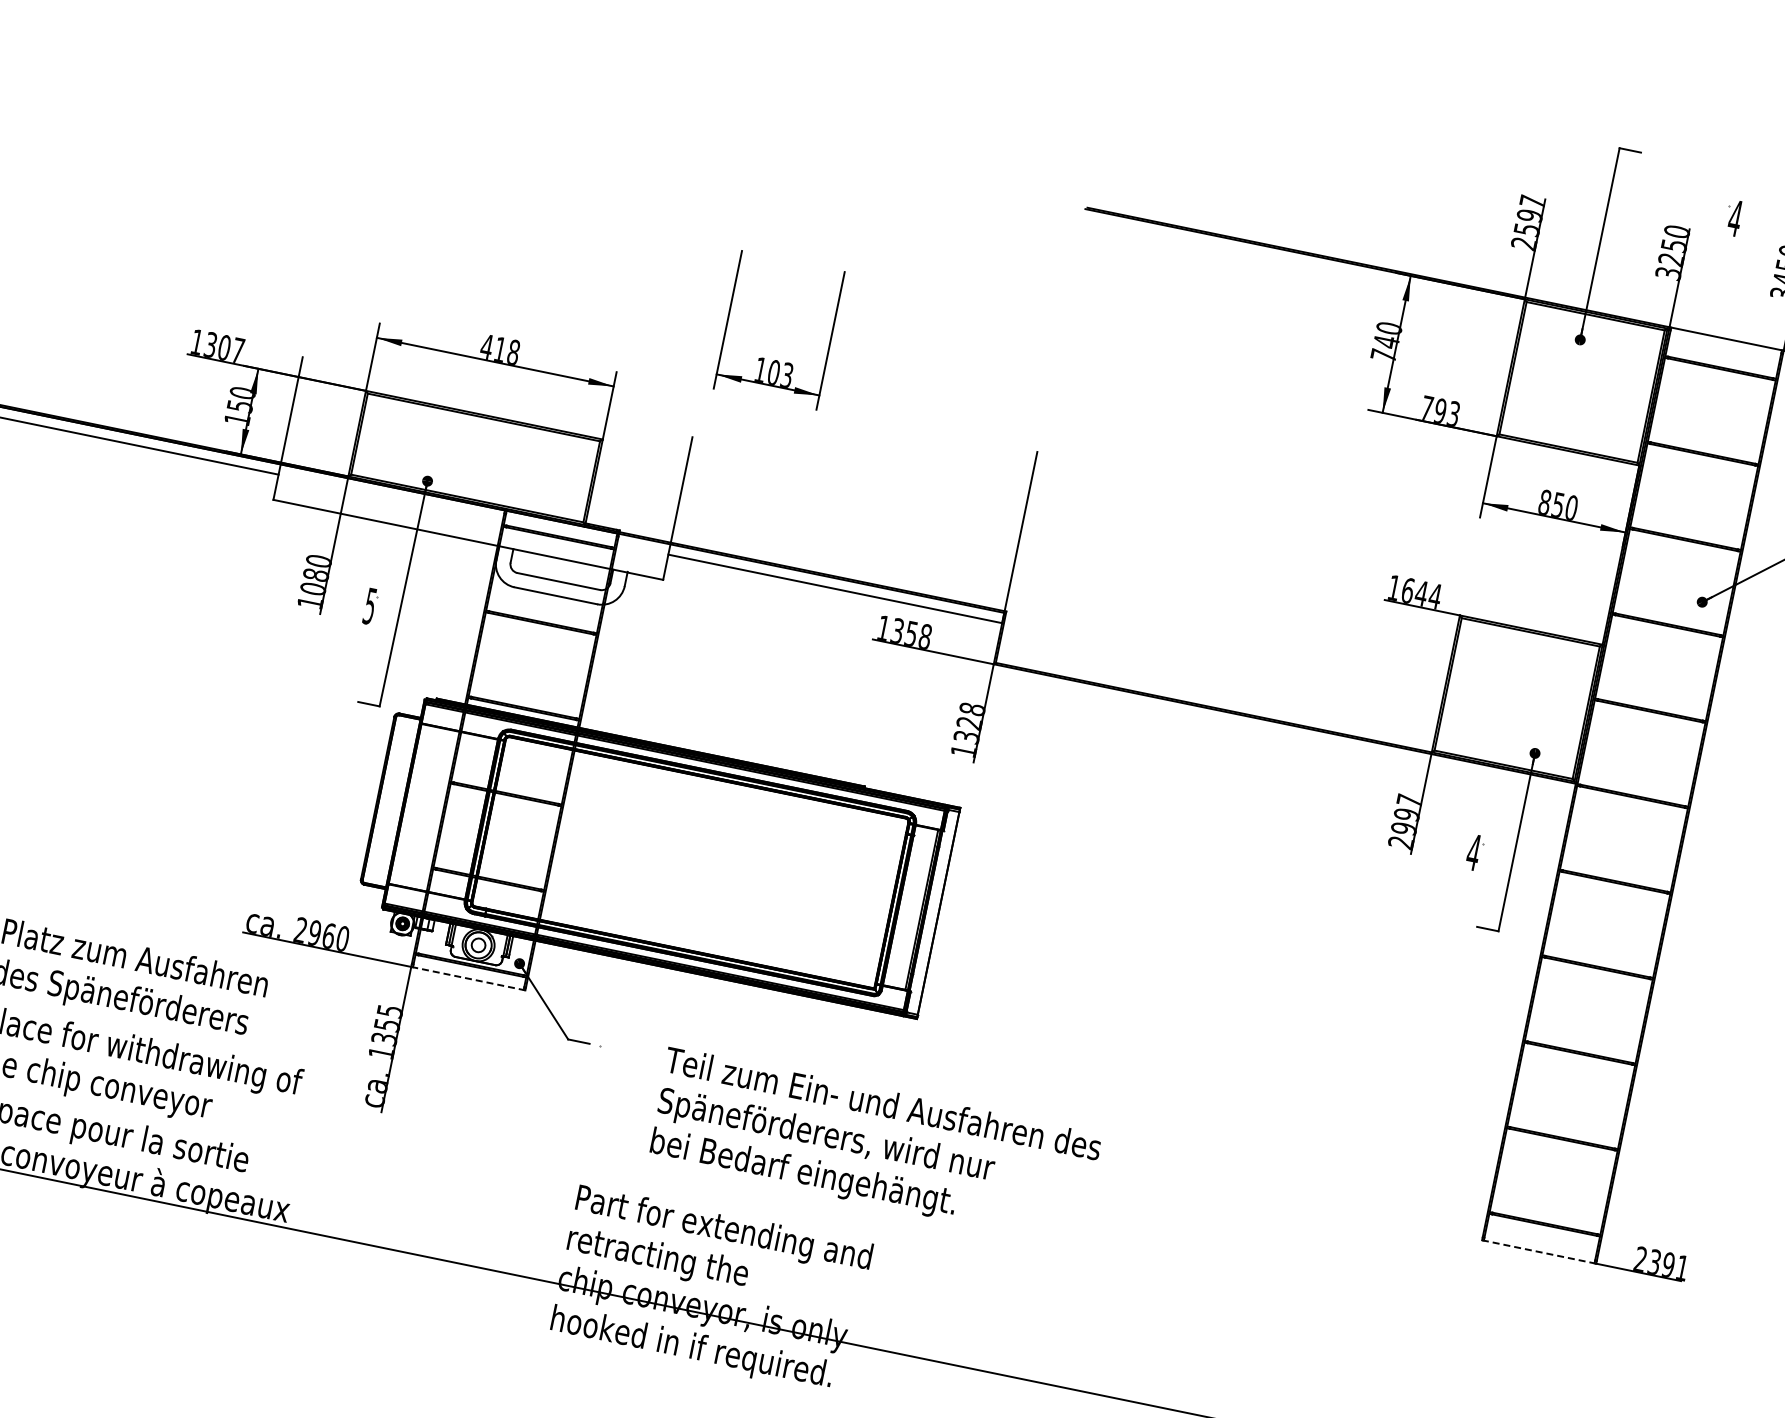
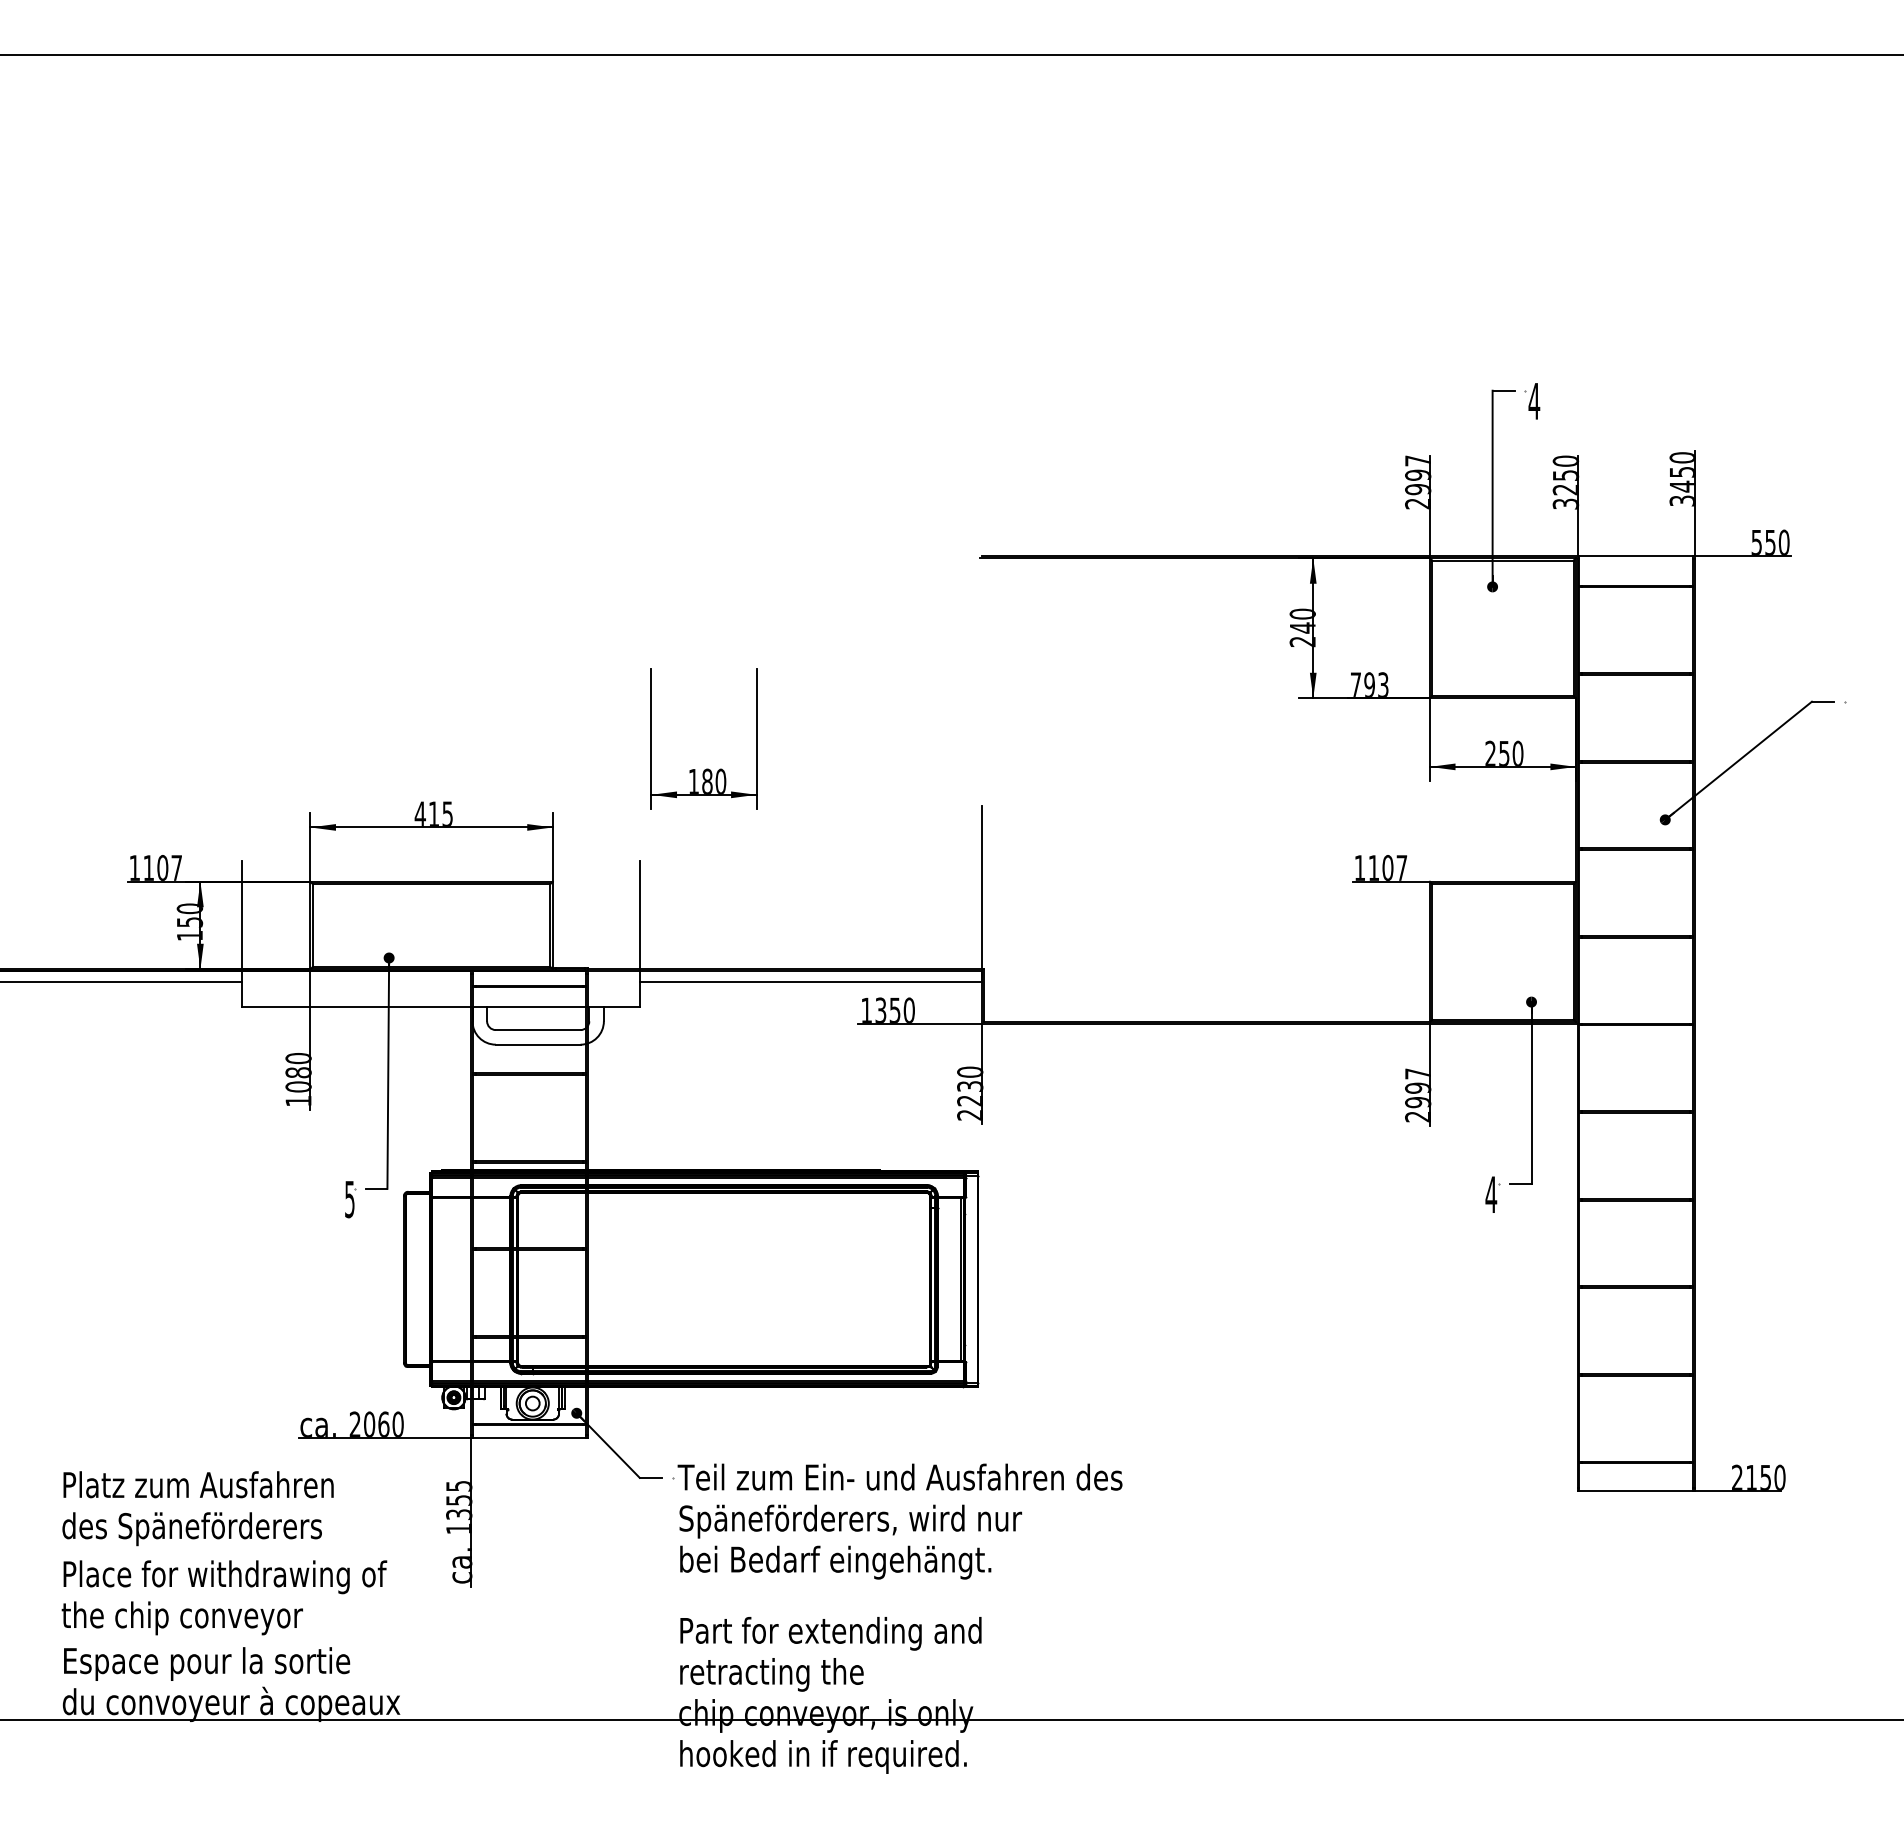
part: (1733, 218) -> (1532, 401), moved
text: (1525, 229) -> (1416, 489), 2597 -> 2997
text: (210, 344) -> (148, 867), 1307 -> 1107
text: (513, 351) -> (447, 813), 418 -> 415
text: (1383, 355) -> (1302, 641), 740 -> 240
text: (781, 373) -> (714, 780), 103 -> 180
text: (1544, 501) -> (1490, 752), 850 -> 250
text: (1421, 593) -> (1387, 867), 1644 -> 1107
part: (370, 606) -> (350, 1199), moved
text: (924, 636) -> (908, 1010), 1358 -> 1350
text: (968, 730) -> (970, 1093), 1328 -> 2230
part: (1474, 852) -> (1492, 1194), moved
text: (315, 932) -> (369, 1423), 2960 -> 2060
line: (468, 978) -> (529, 1438), dashed -> solid
text: (873, 1146) -> (899, 1521), moved
line: (1538, 1251) -> (1635, 1490), dashed -> solid
text: (1668, 1264) -> (1765, 1477), 2391 -> 2150

